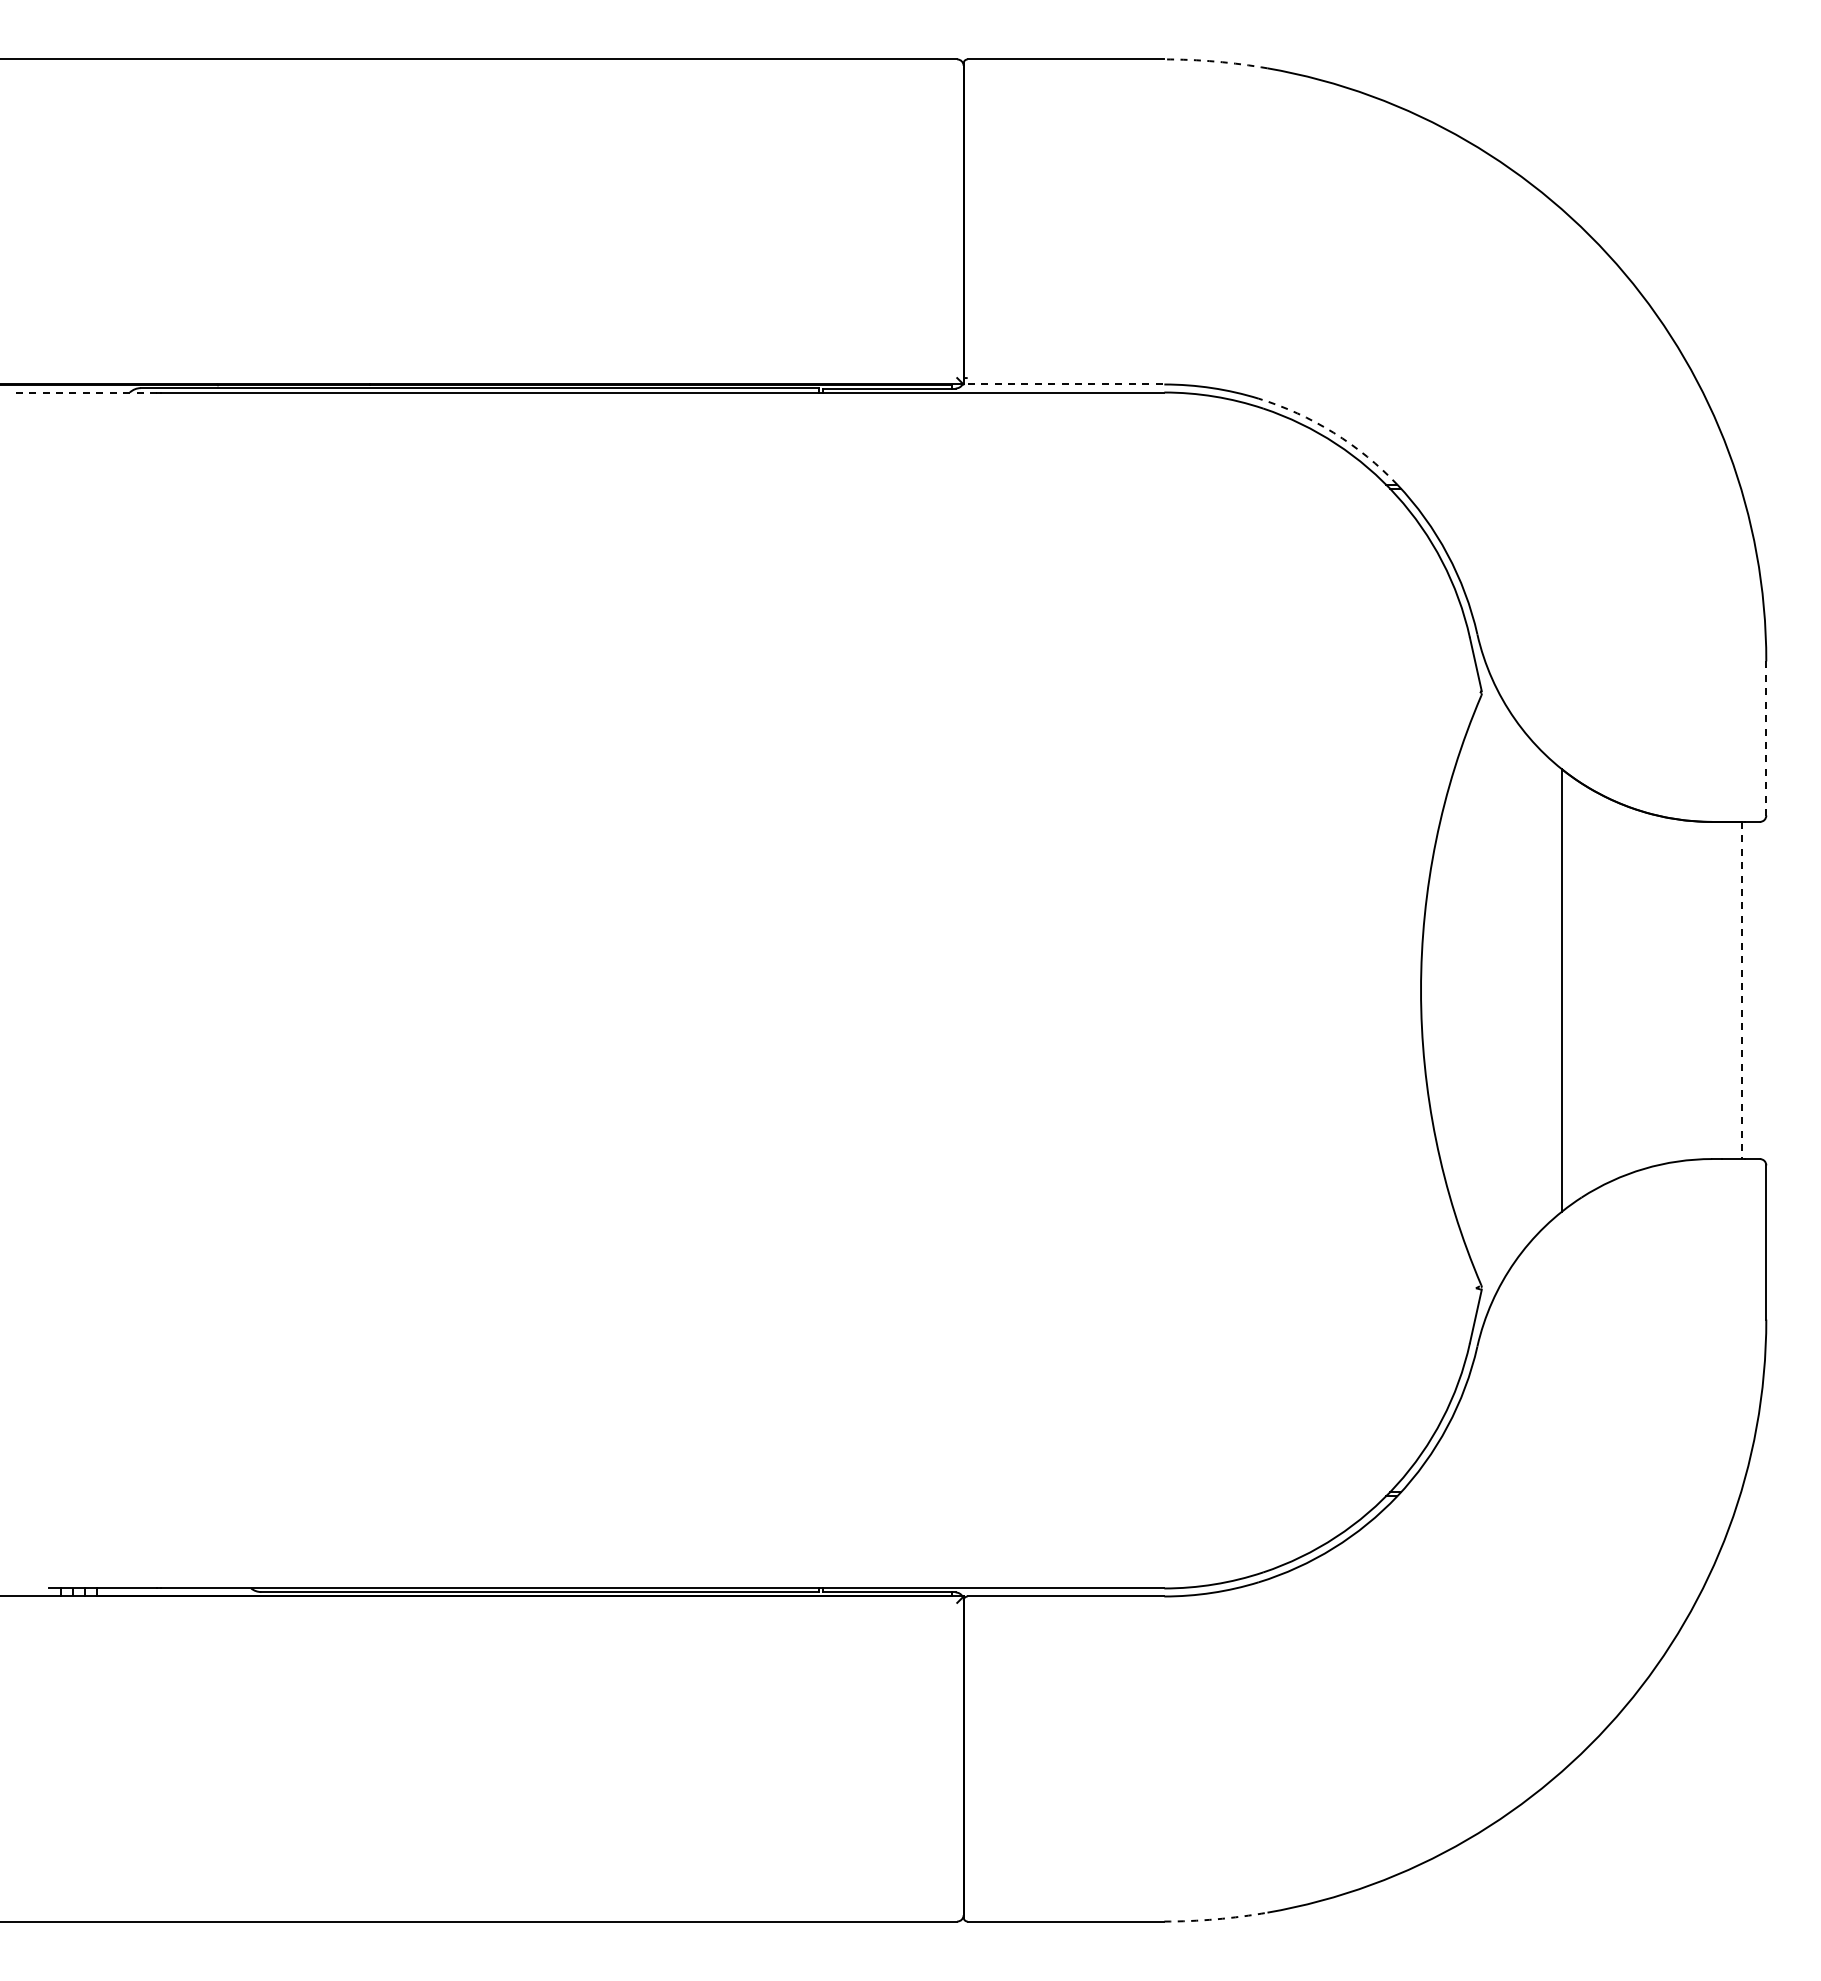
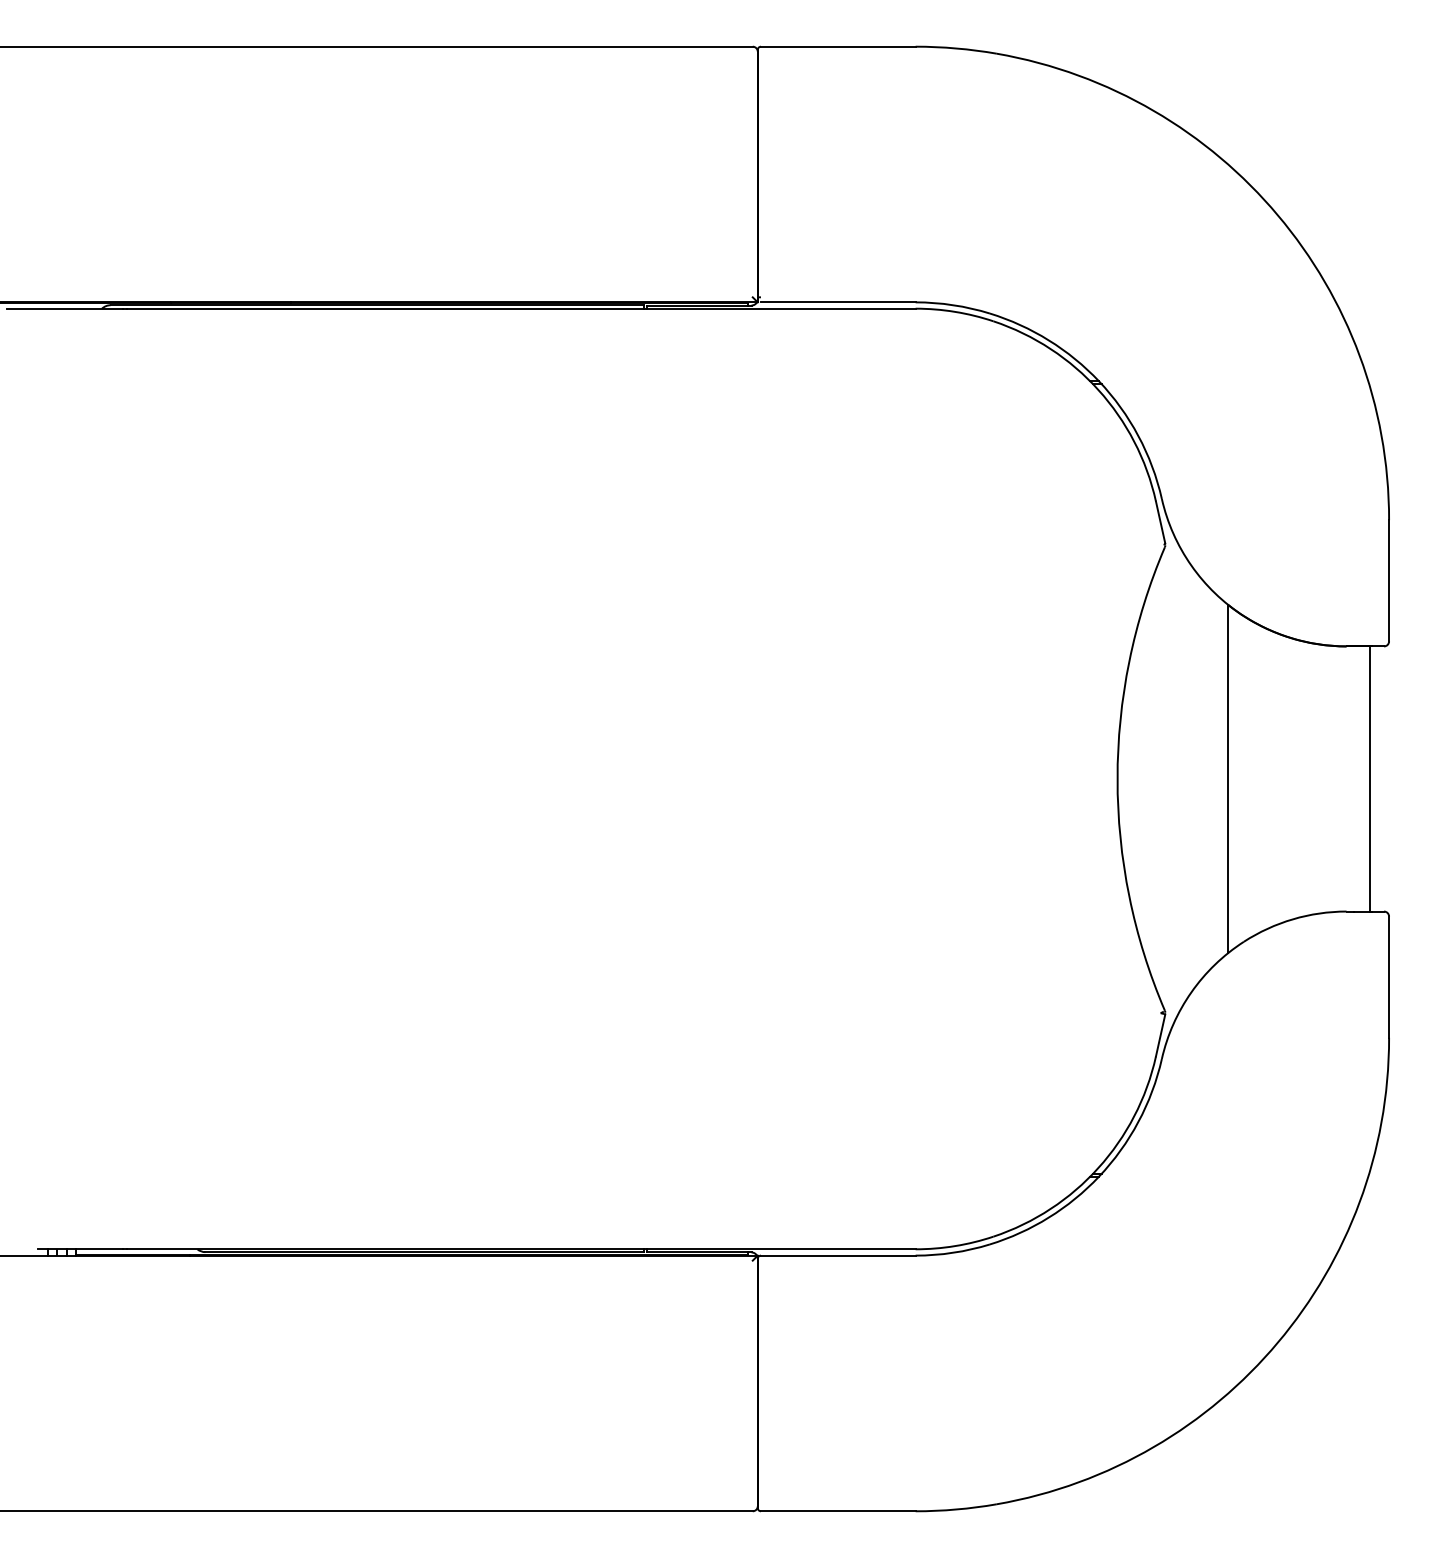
arc: (1216, 61) -> (956, 48), dashed -> solid
line: (1066, 384) -> (838, 302), dashed -> solid
line: (82, 392) -> (64, 308), dashed -> solid
arc: (1333, 432) -> (1048, 340), dashed -> solid
line: (1766, 738) -> (1389, 580), dashed -> solid
line: (1742, 990) -> (1370, 779), dashed -> solid
arc: (1216, 1919) -> (956, 1509), dashed -> solid

